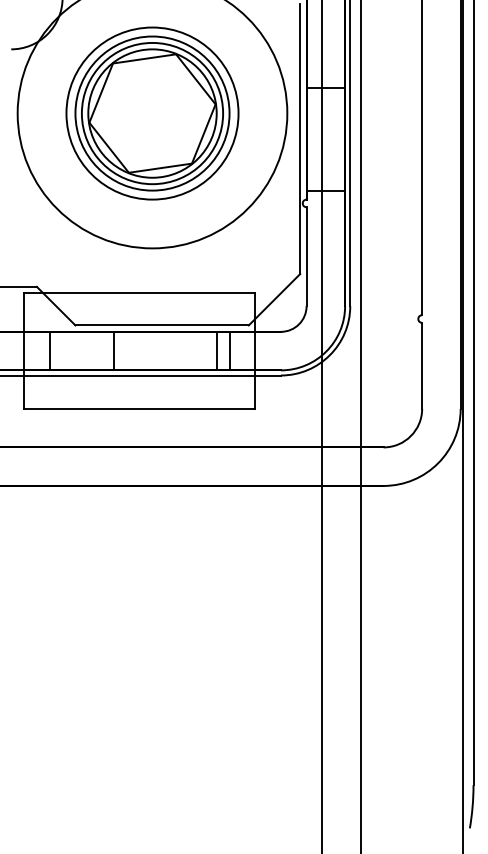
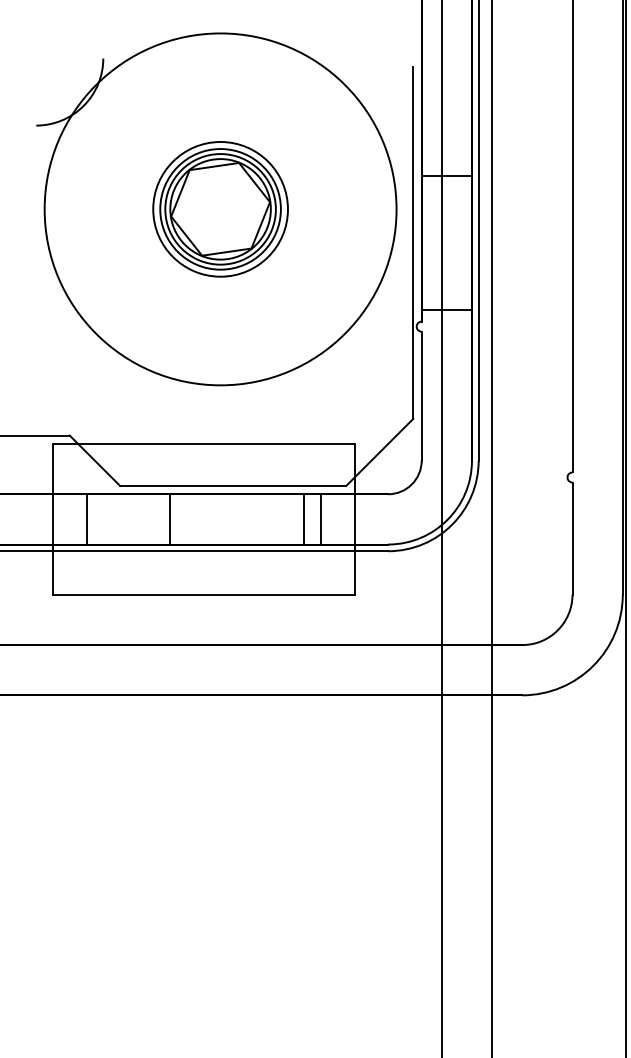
part: (152, 113) -> (220, 209), size x0.6

